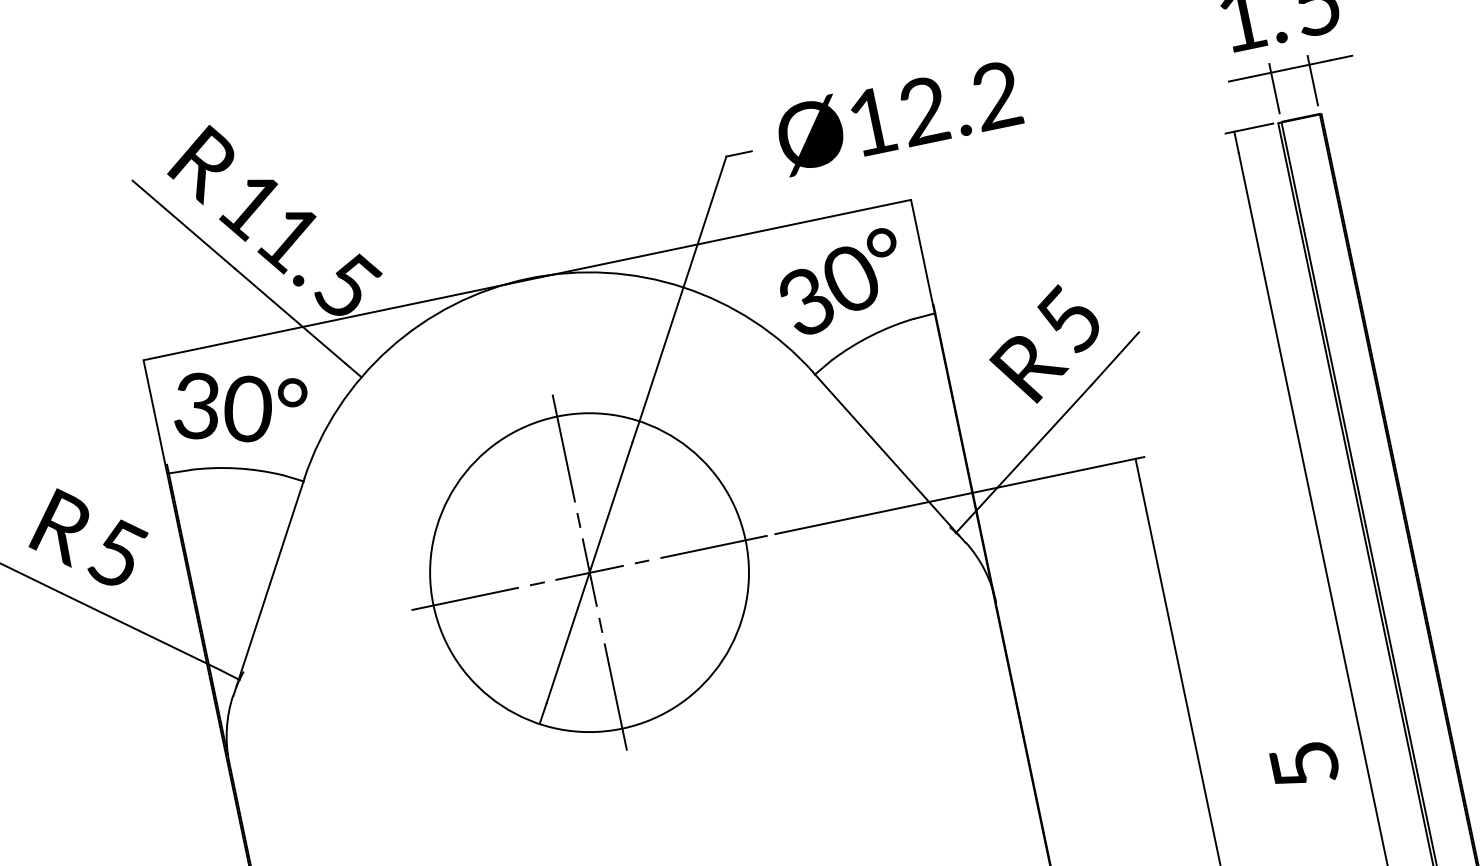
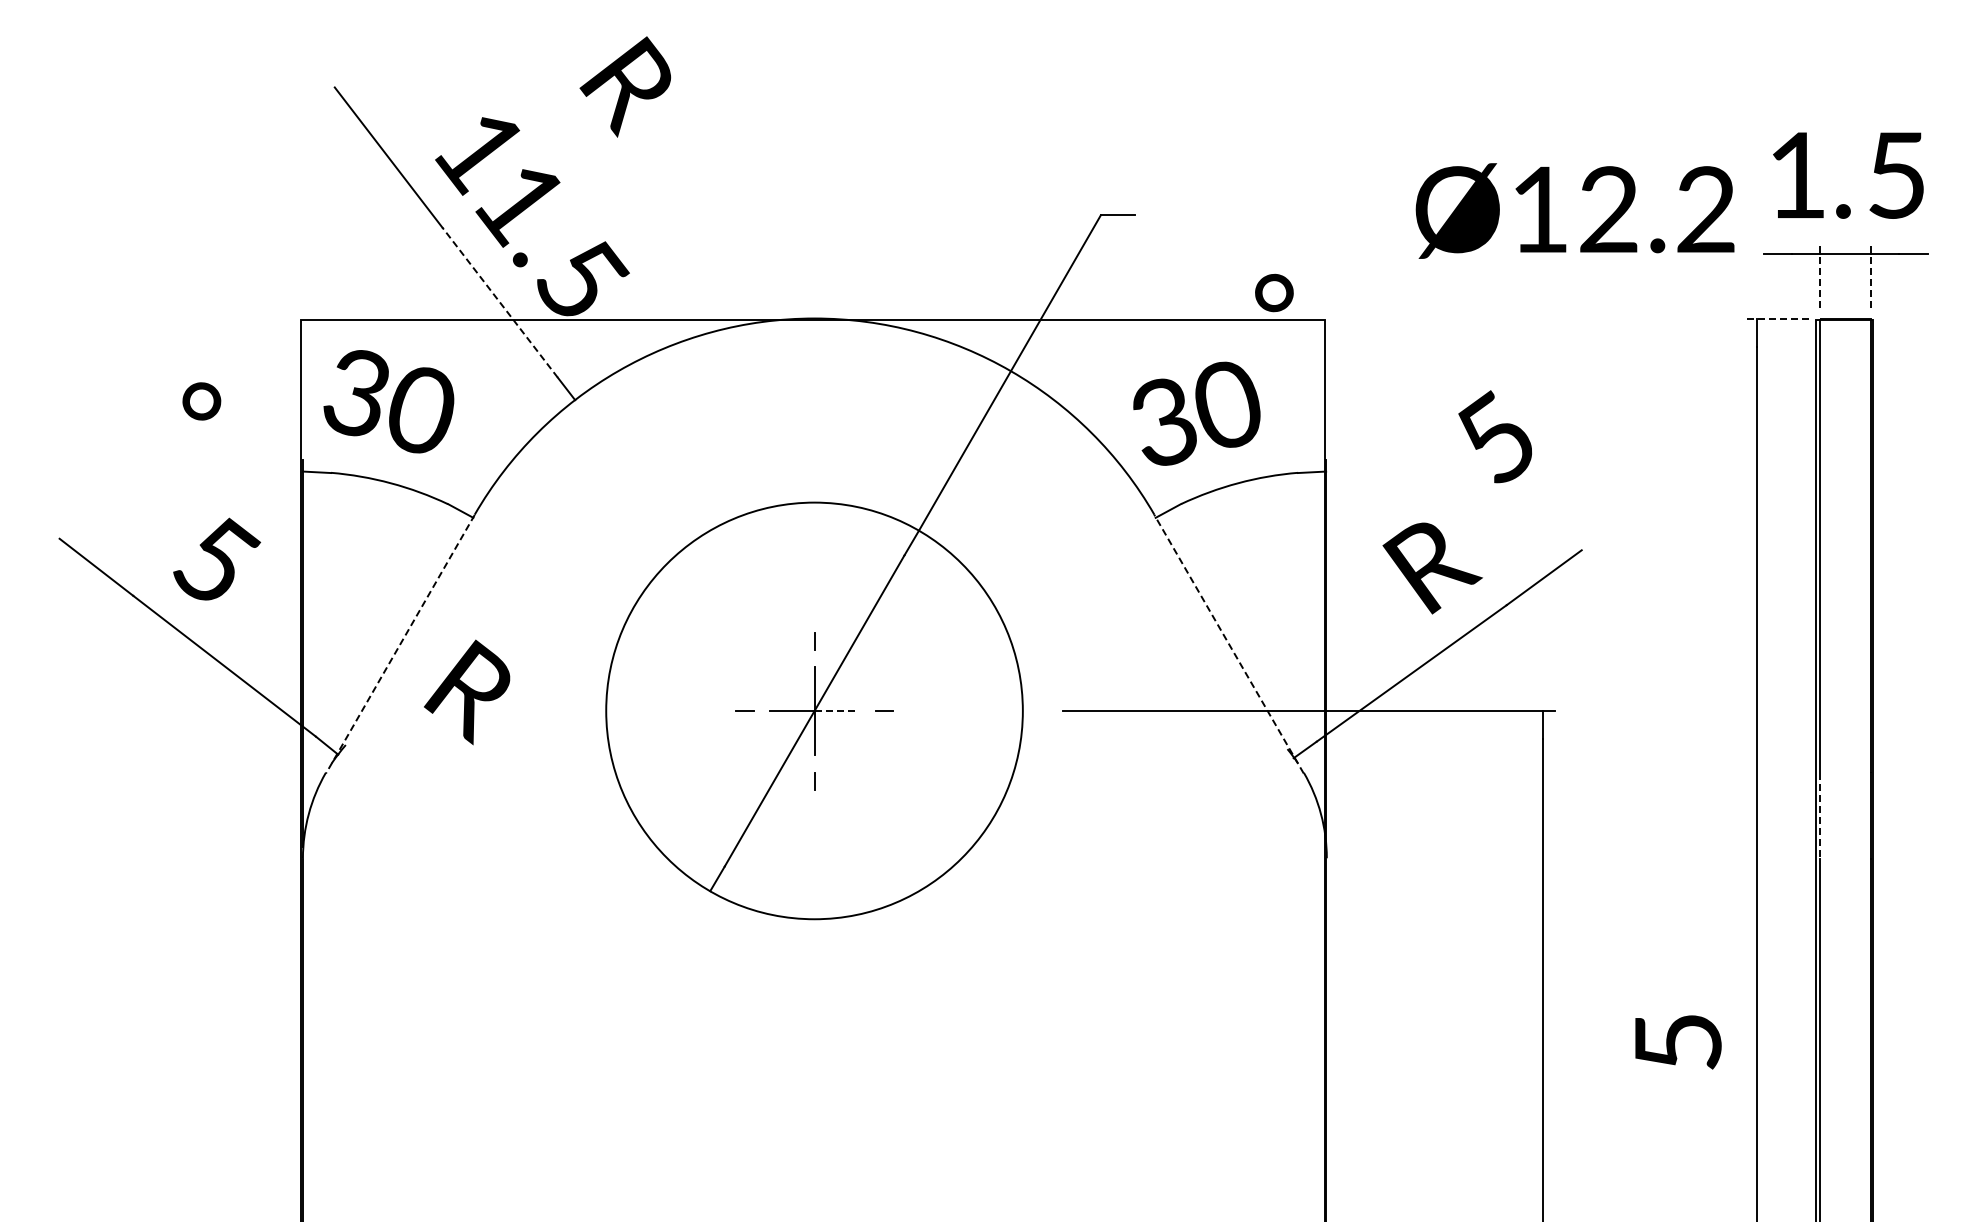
line: (1312, 80) -> (1871, 274), solid -> dashed
line: (1274, 88) -> (1820, 274), solid -> dashed
text: (898, 116) -> (1574, 210), moved
line: (1249, 128) -> (1777, 319), solid -> dashed
text: (201, 165) -> (625, 86), moved
text: (881, 242) -> (1274, 292), moved
line: (290, 315) -> (500, 302), solid -> dashed
text: (1067, 318) -> (1494, 436), moved
text: (292, 392) -> (201, 401), moved
line: (563, 448) -> (814, 544), removed
line: (889, 457) -> (1228, 643), solid -> dashed
line: (1359, 494) -> (1820, 816), solid -> dashed
text: (59, 529) -> (467, 692), moved
line: (713, 547) -> (980, 711), removed
line: (606, 569) -> (837, 711), solid -> dashed
line: (269, 587) -> (400, 644), solid -> dashed
line: (465, 599) -> (648, 711), removed
line: (615, 696) -> (814, 876), removed
text: (1305, 765) -> (1678, 1042), moved

